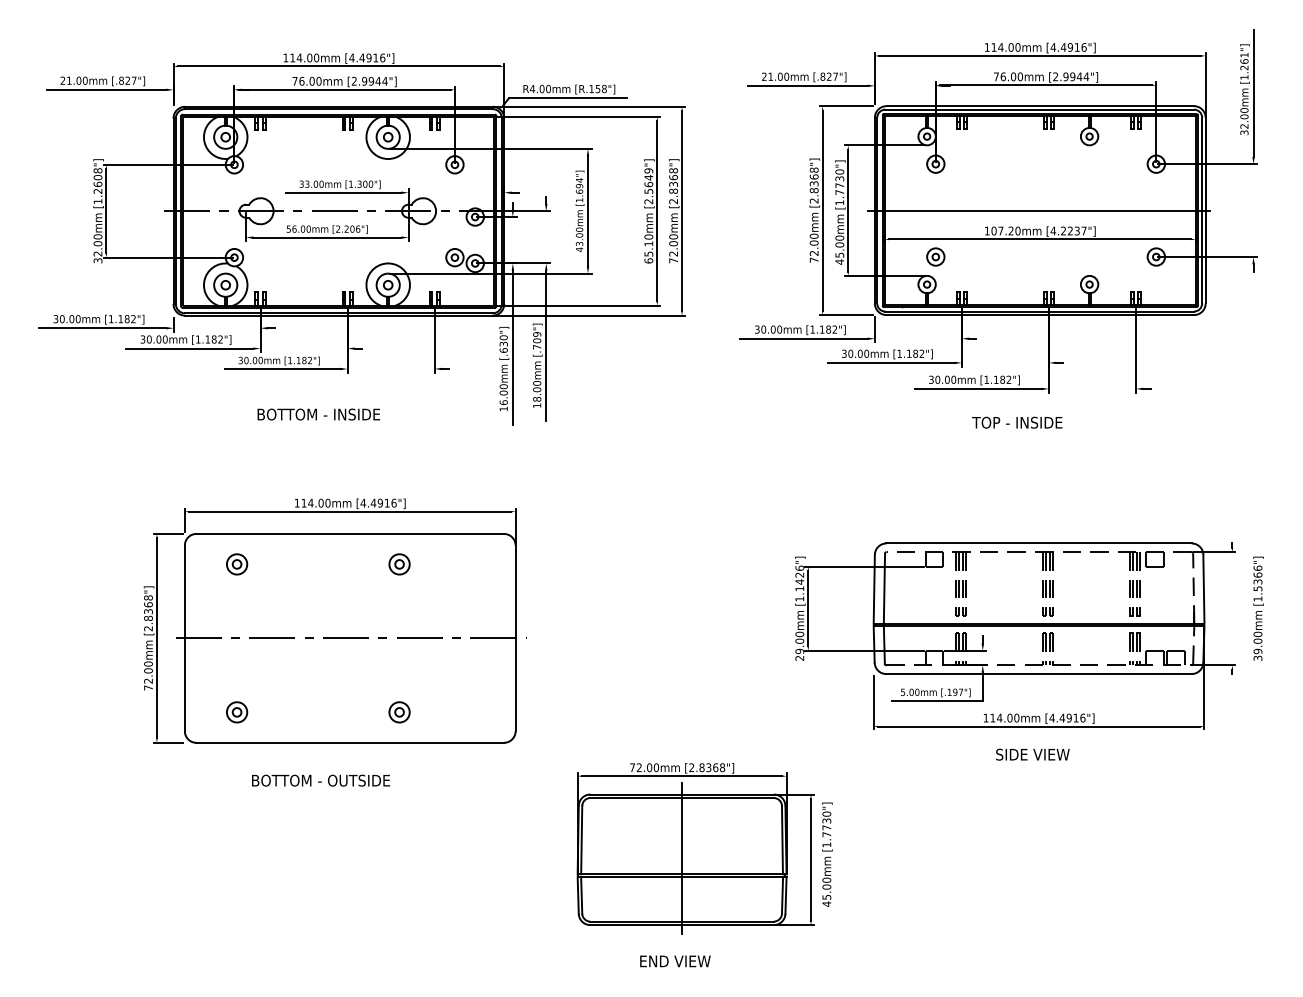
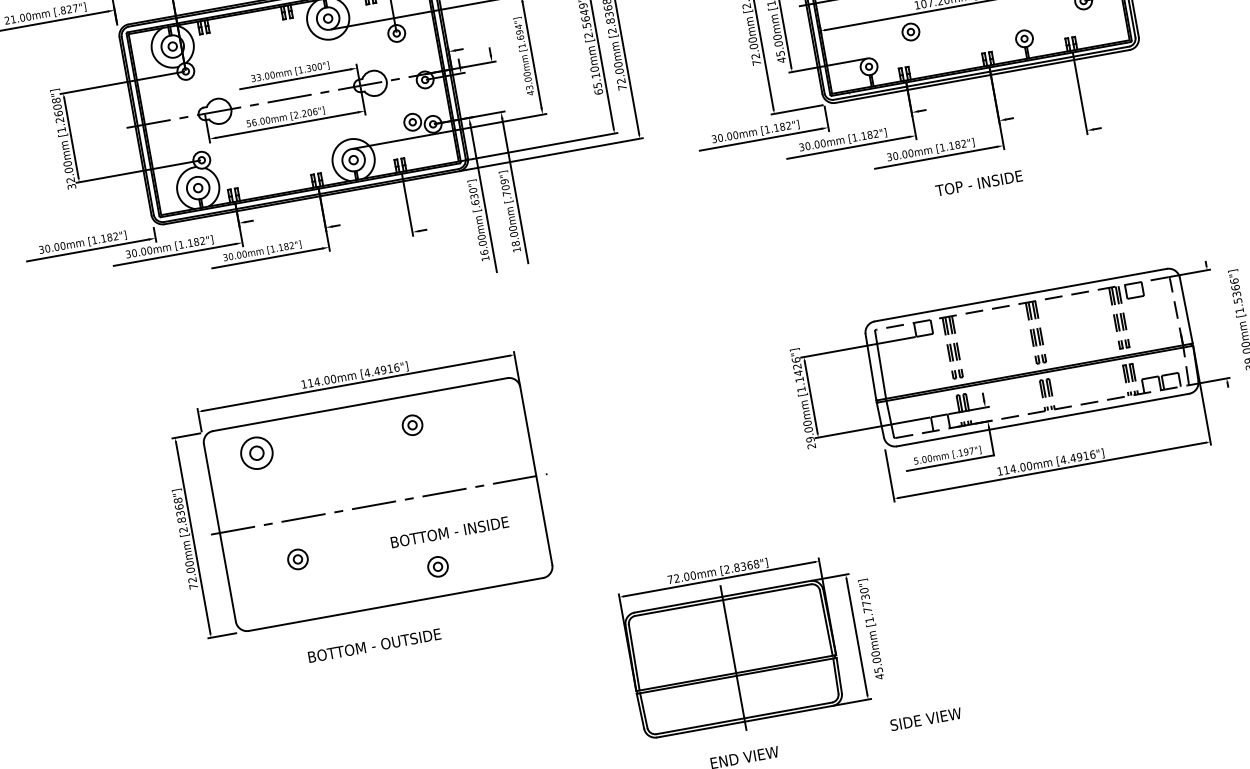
part: (935, 256) -> (910, 31), moved
text: (318, 414) -> (449, 532), moved
part: (237, 564) -> (257, 453), size x1.6
part: (237, 712) -> (298, 559), moved
text: (1032, 754) -> (925, 719), moved

